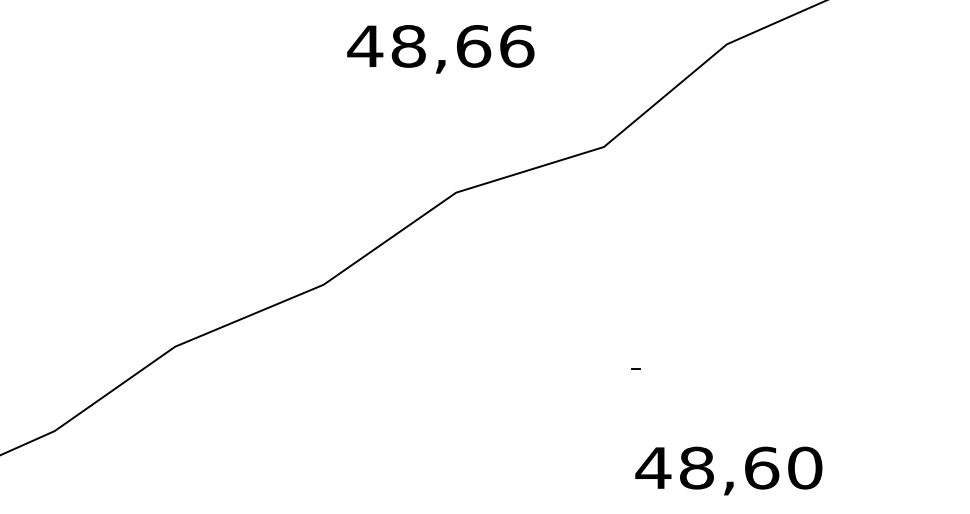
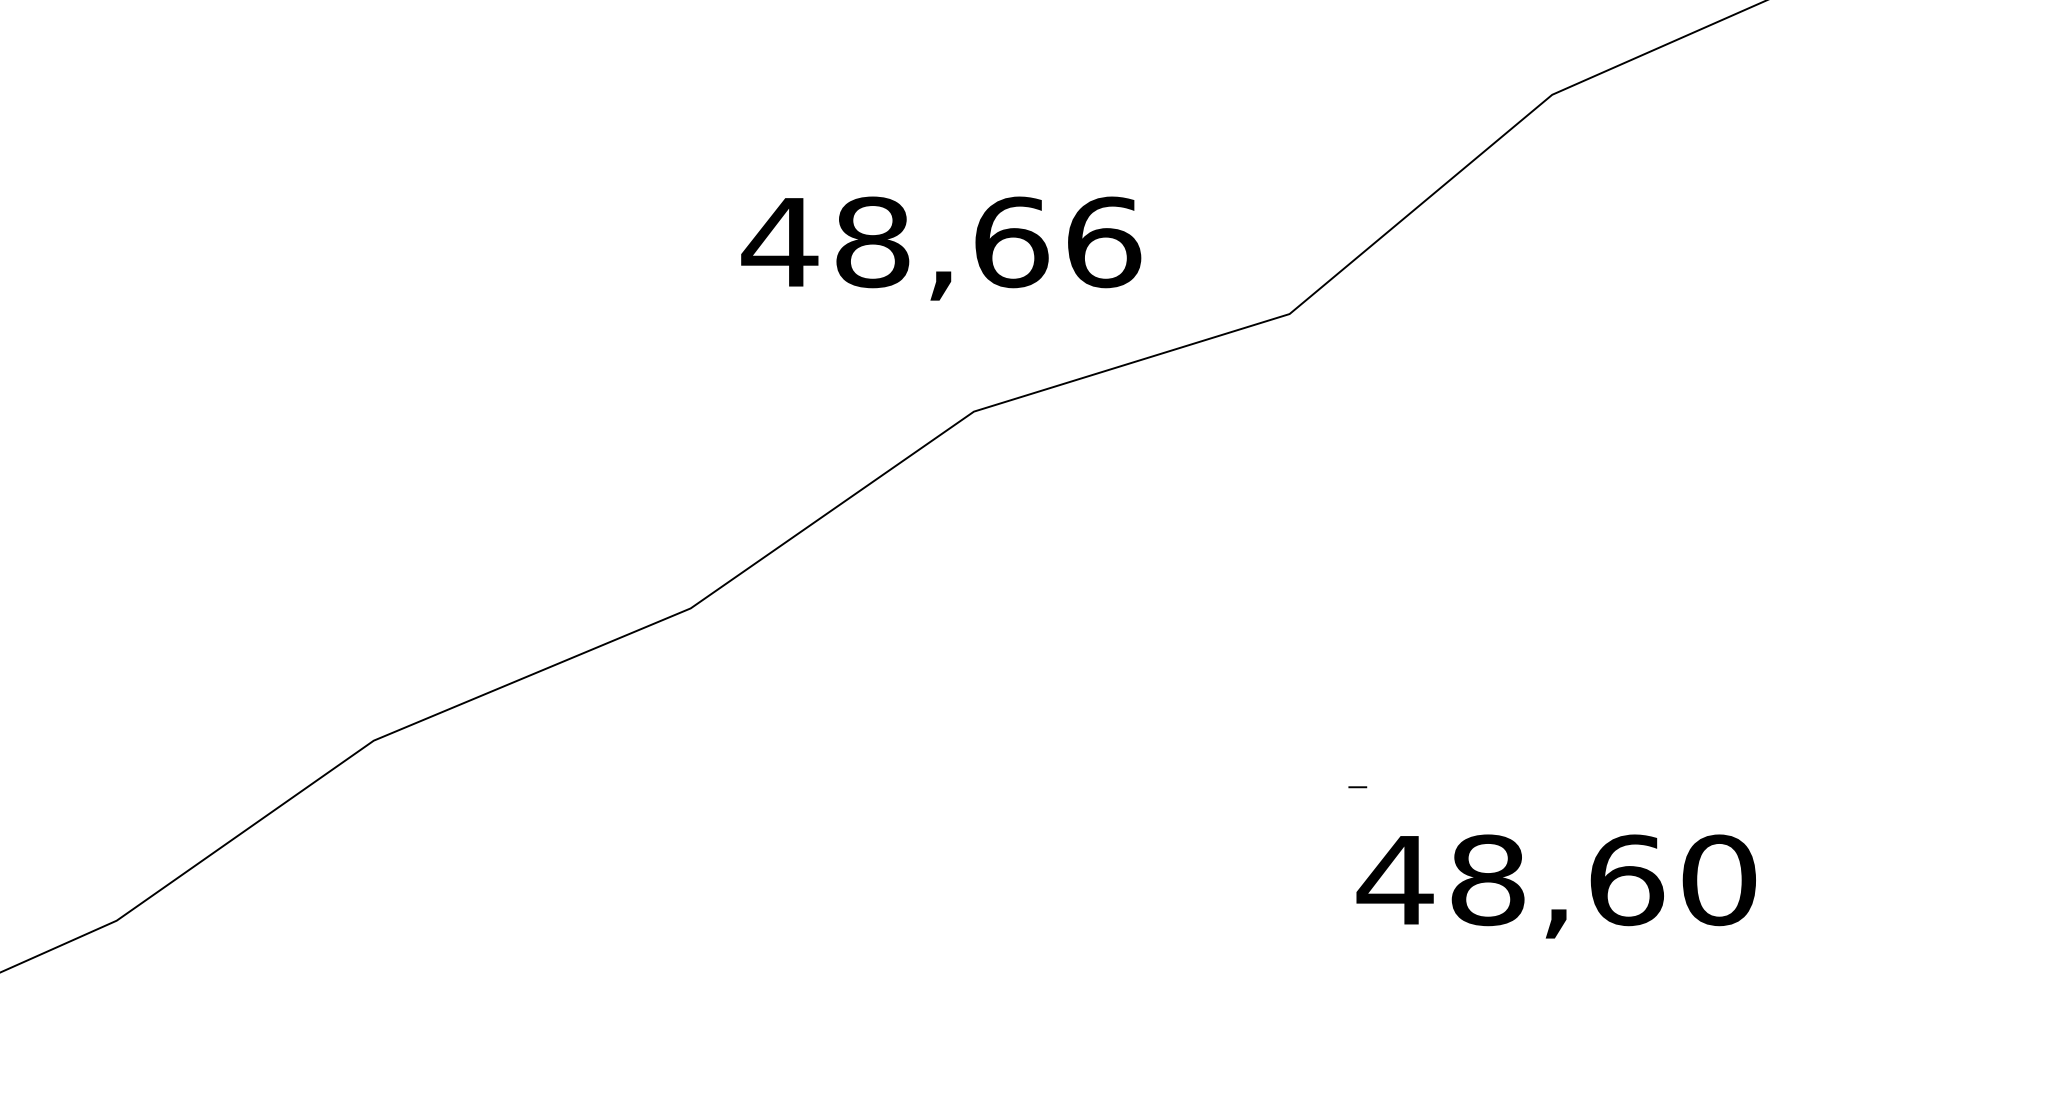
text: (440, 49) -> (940, 248), moved
text: (728, 470) -> (1555, 885), moved

